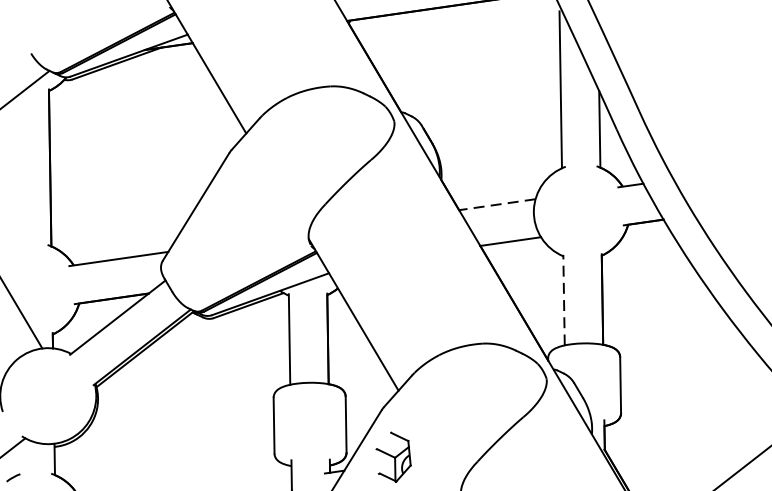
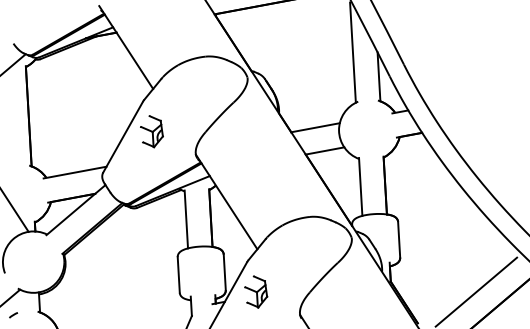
part: (240, 199) -> (151, 131), added
line: (497, 204) -> (315, 127), dashed -> solid
line: (563, 299) -> (360, 186), dashed -> solid

